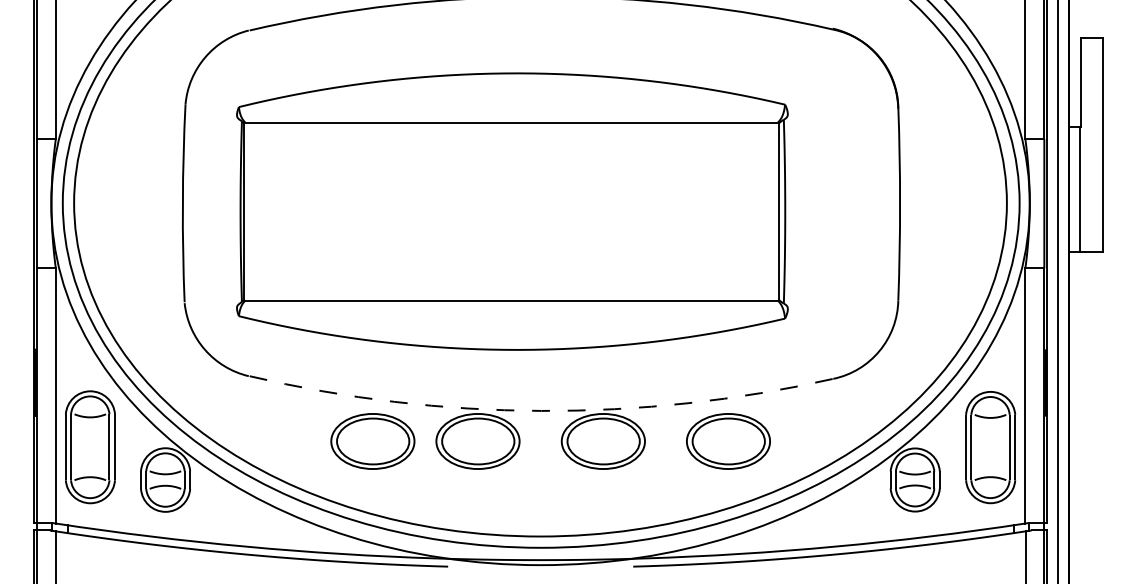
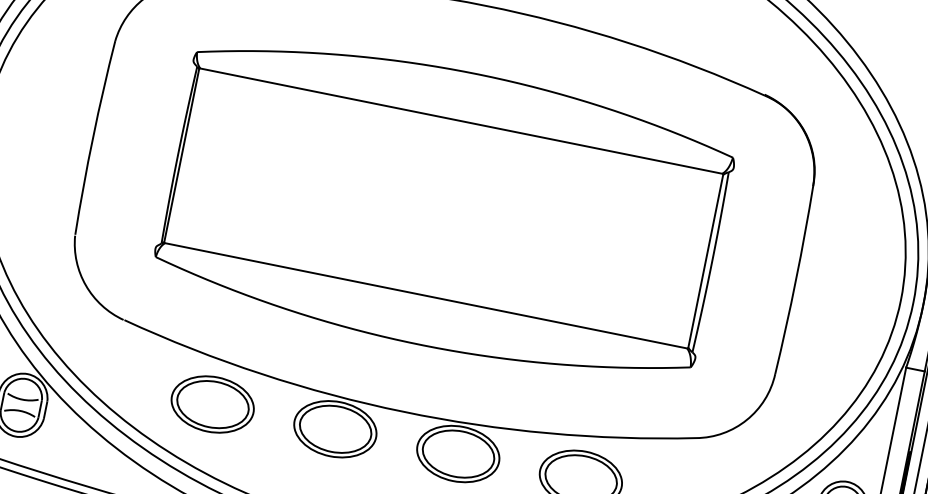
part: (512, 211) -> (444, 208), moved
arc: (541, 410) -> (403, 411), dashed -> solid
part: (372, 441) -> (212, 404), moved

